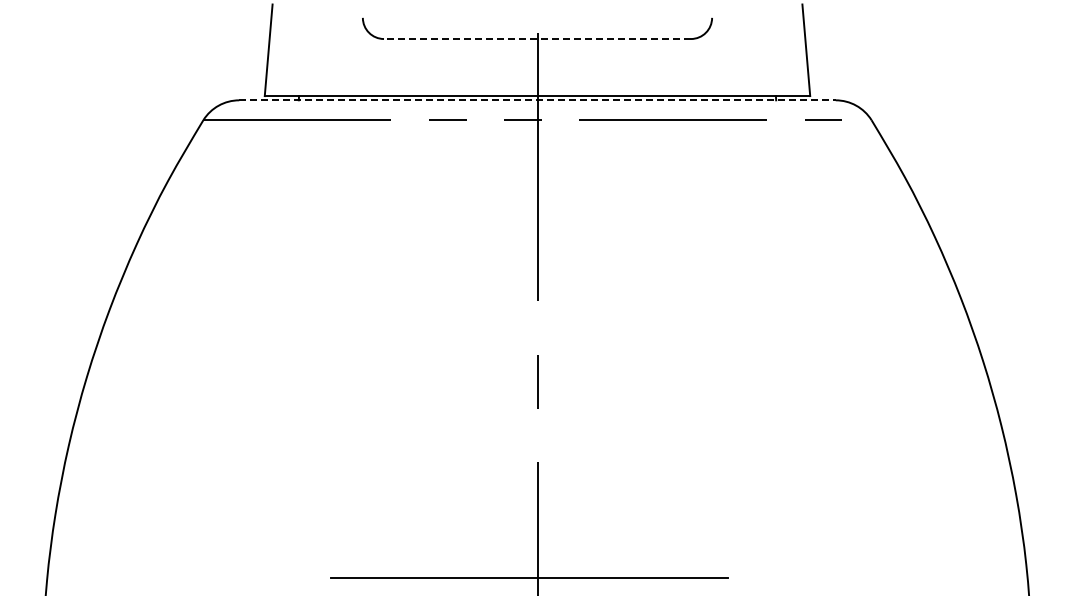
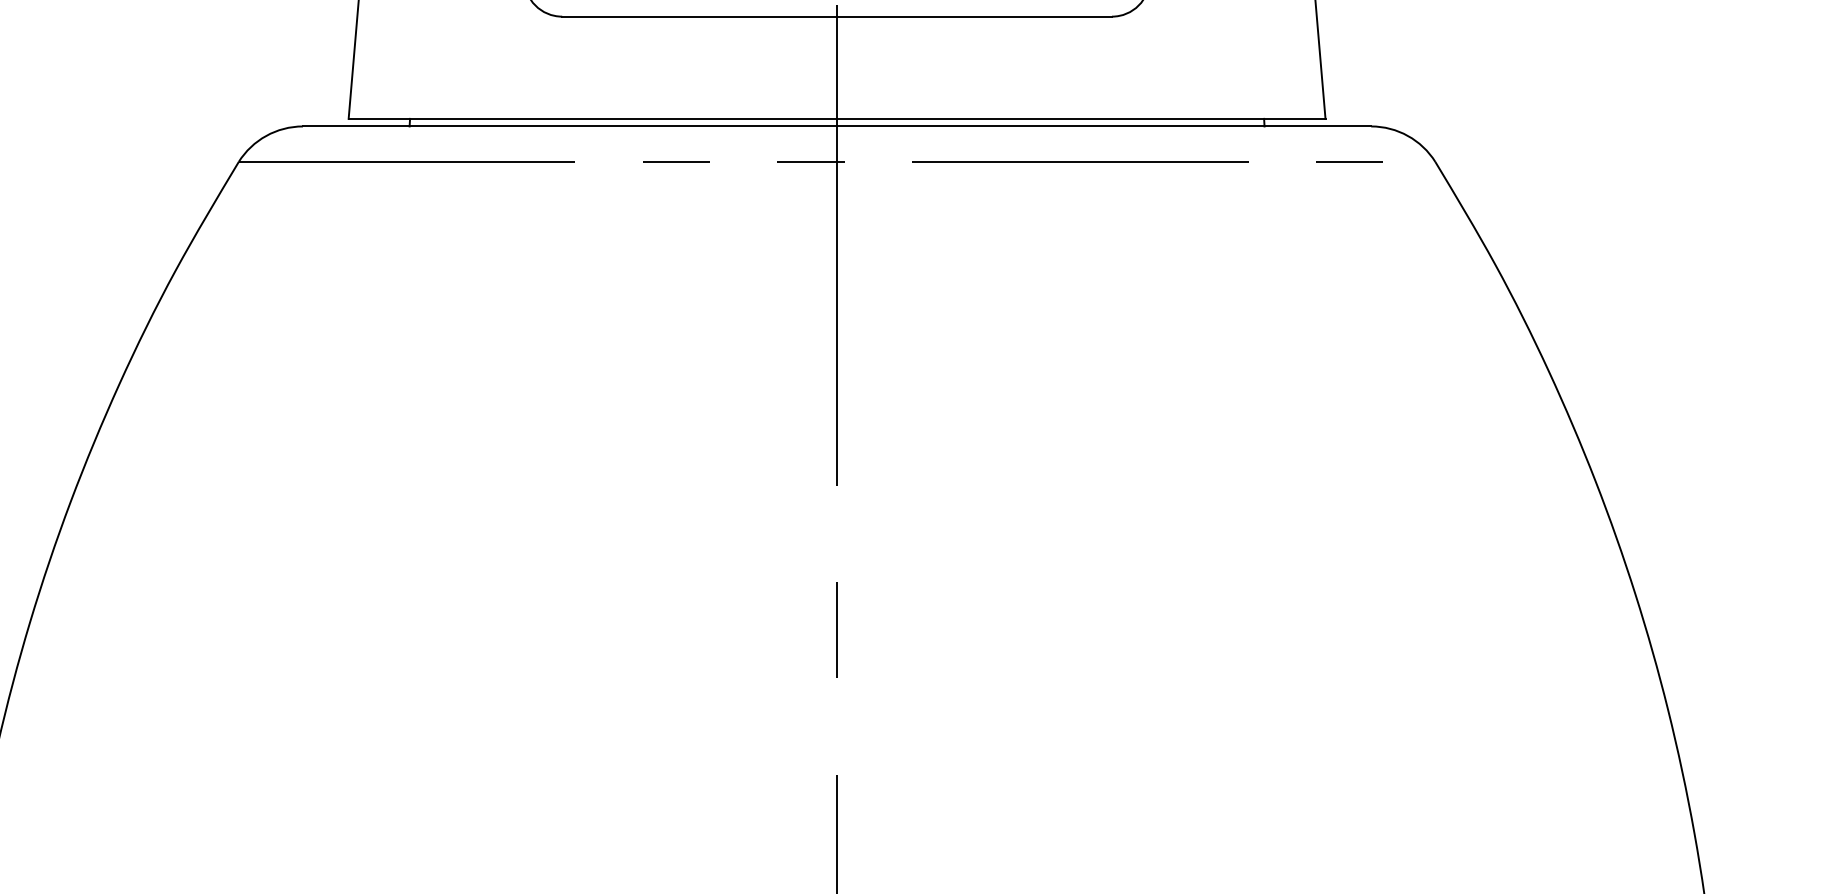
line: (537, 39) -> (837, 17), dashed -> solid
line: (537, 100) -> (837, 126), dashed -> solid

